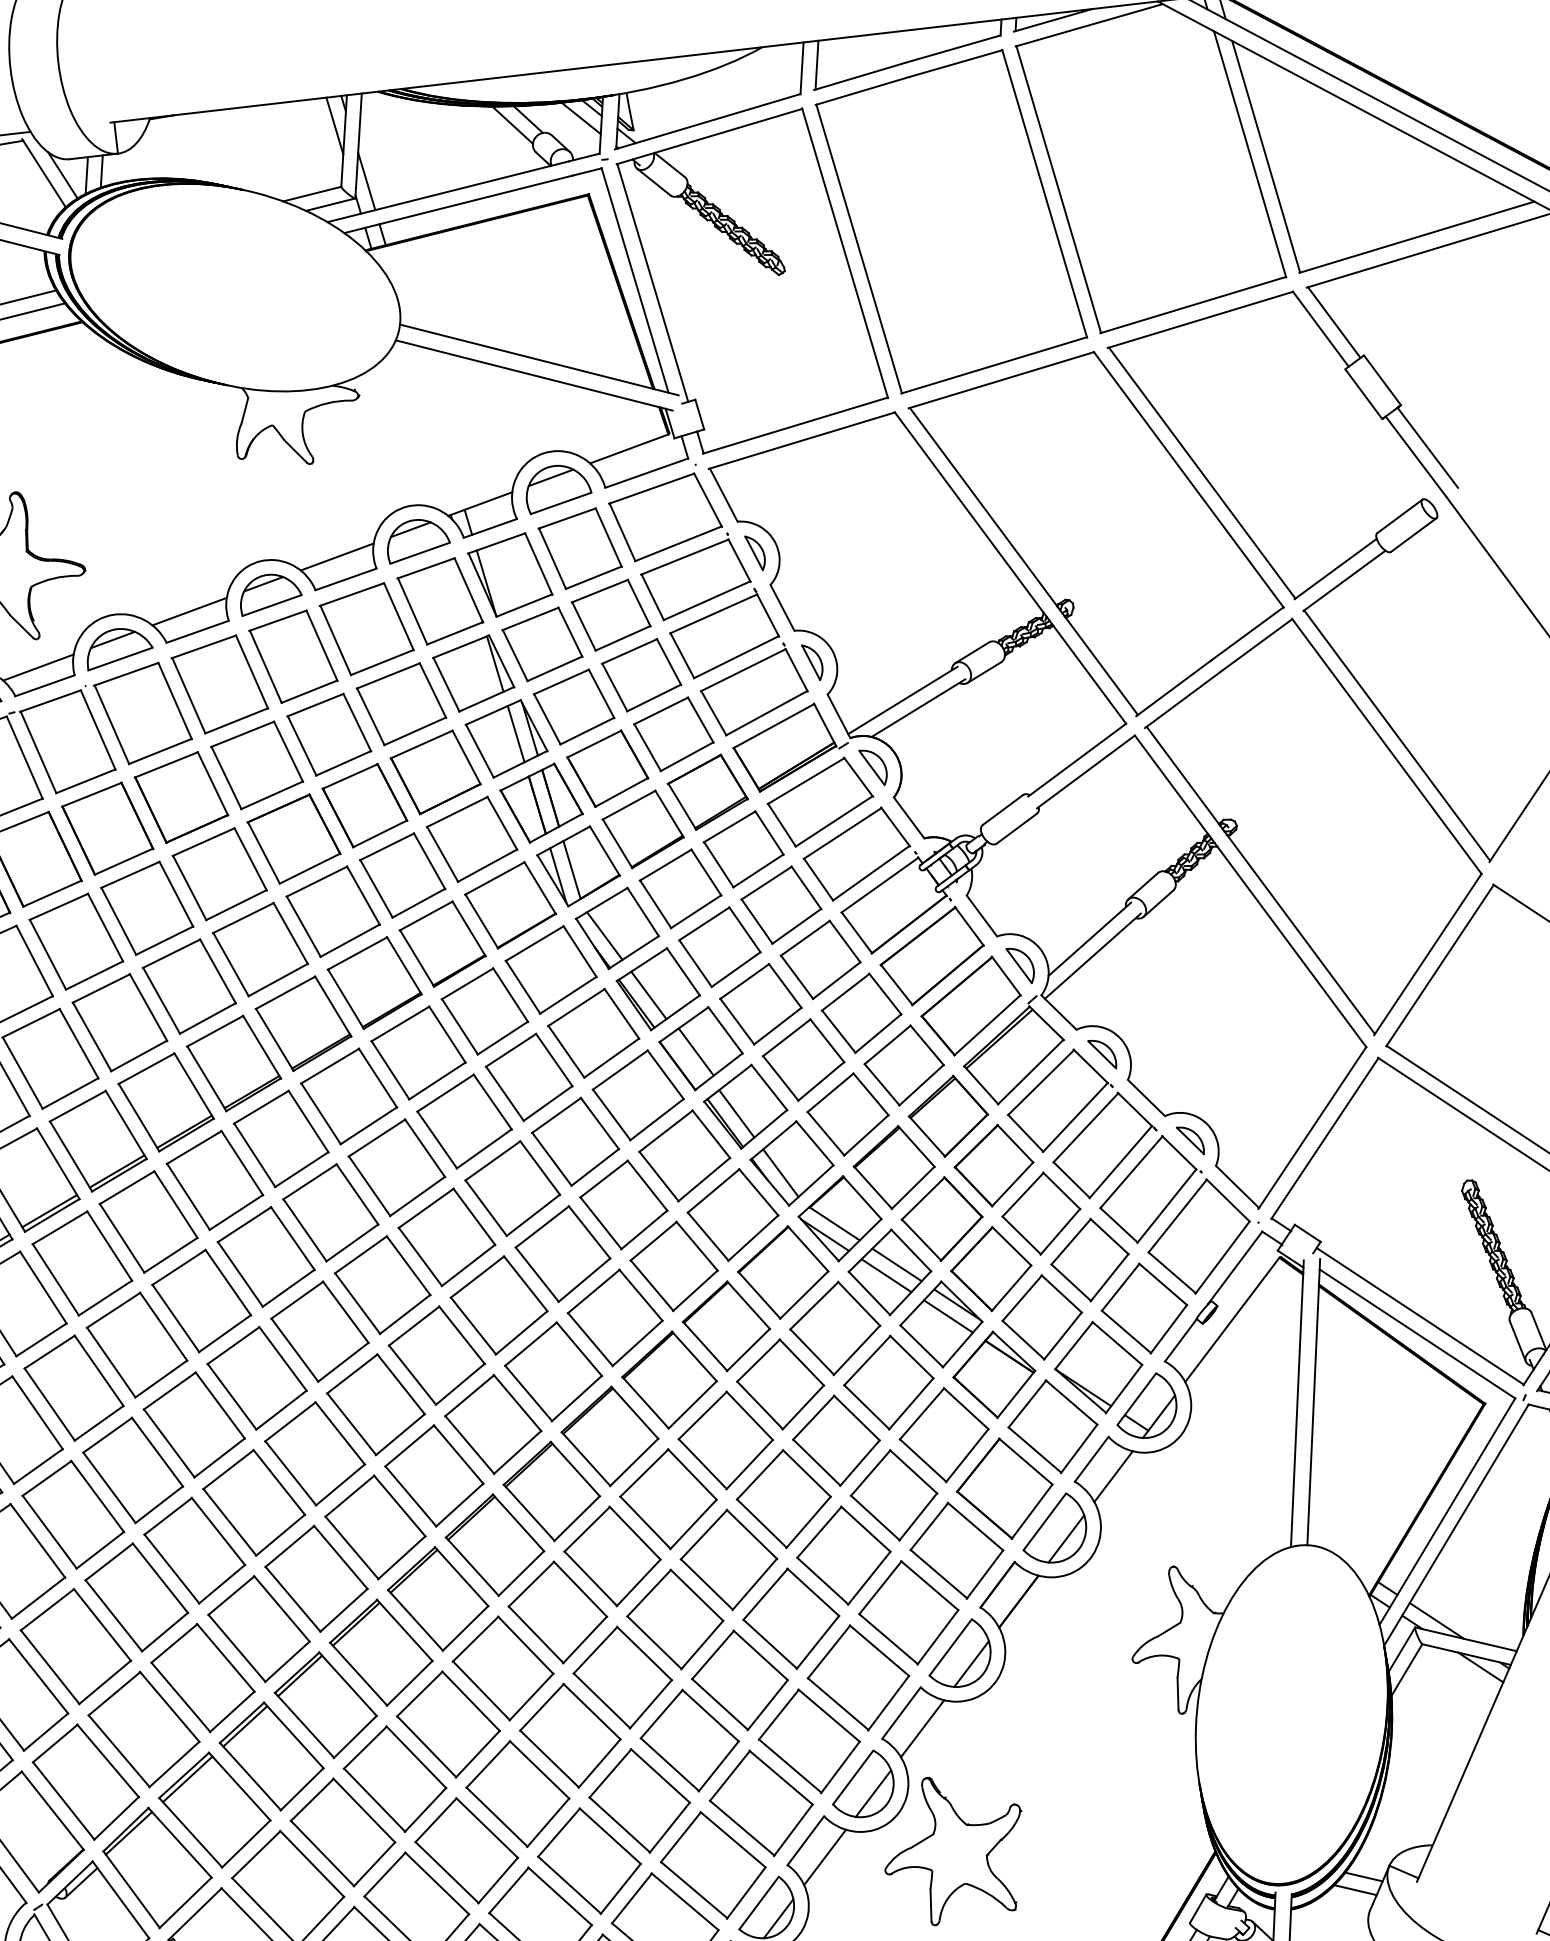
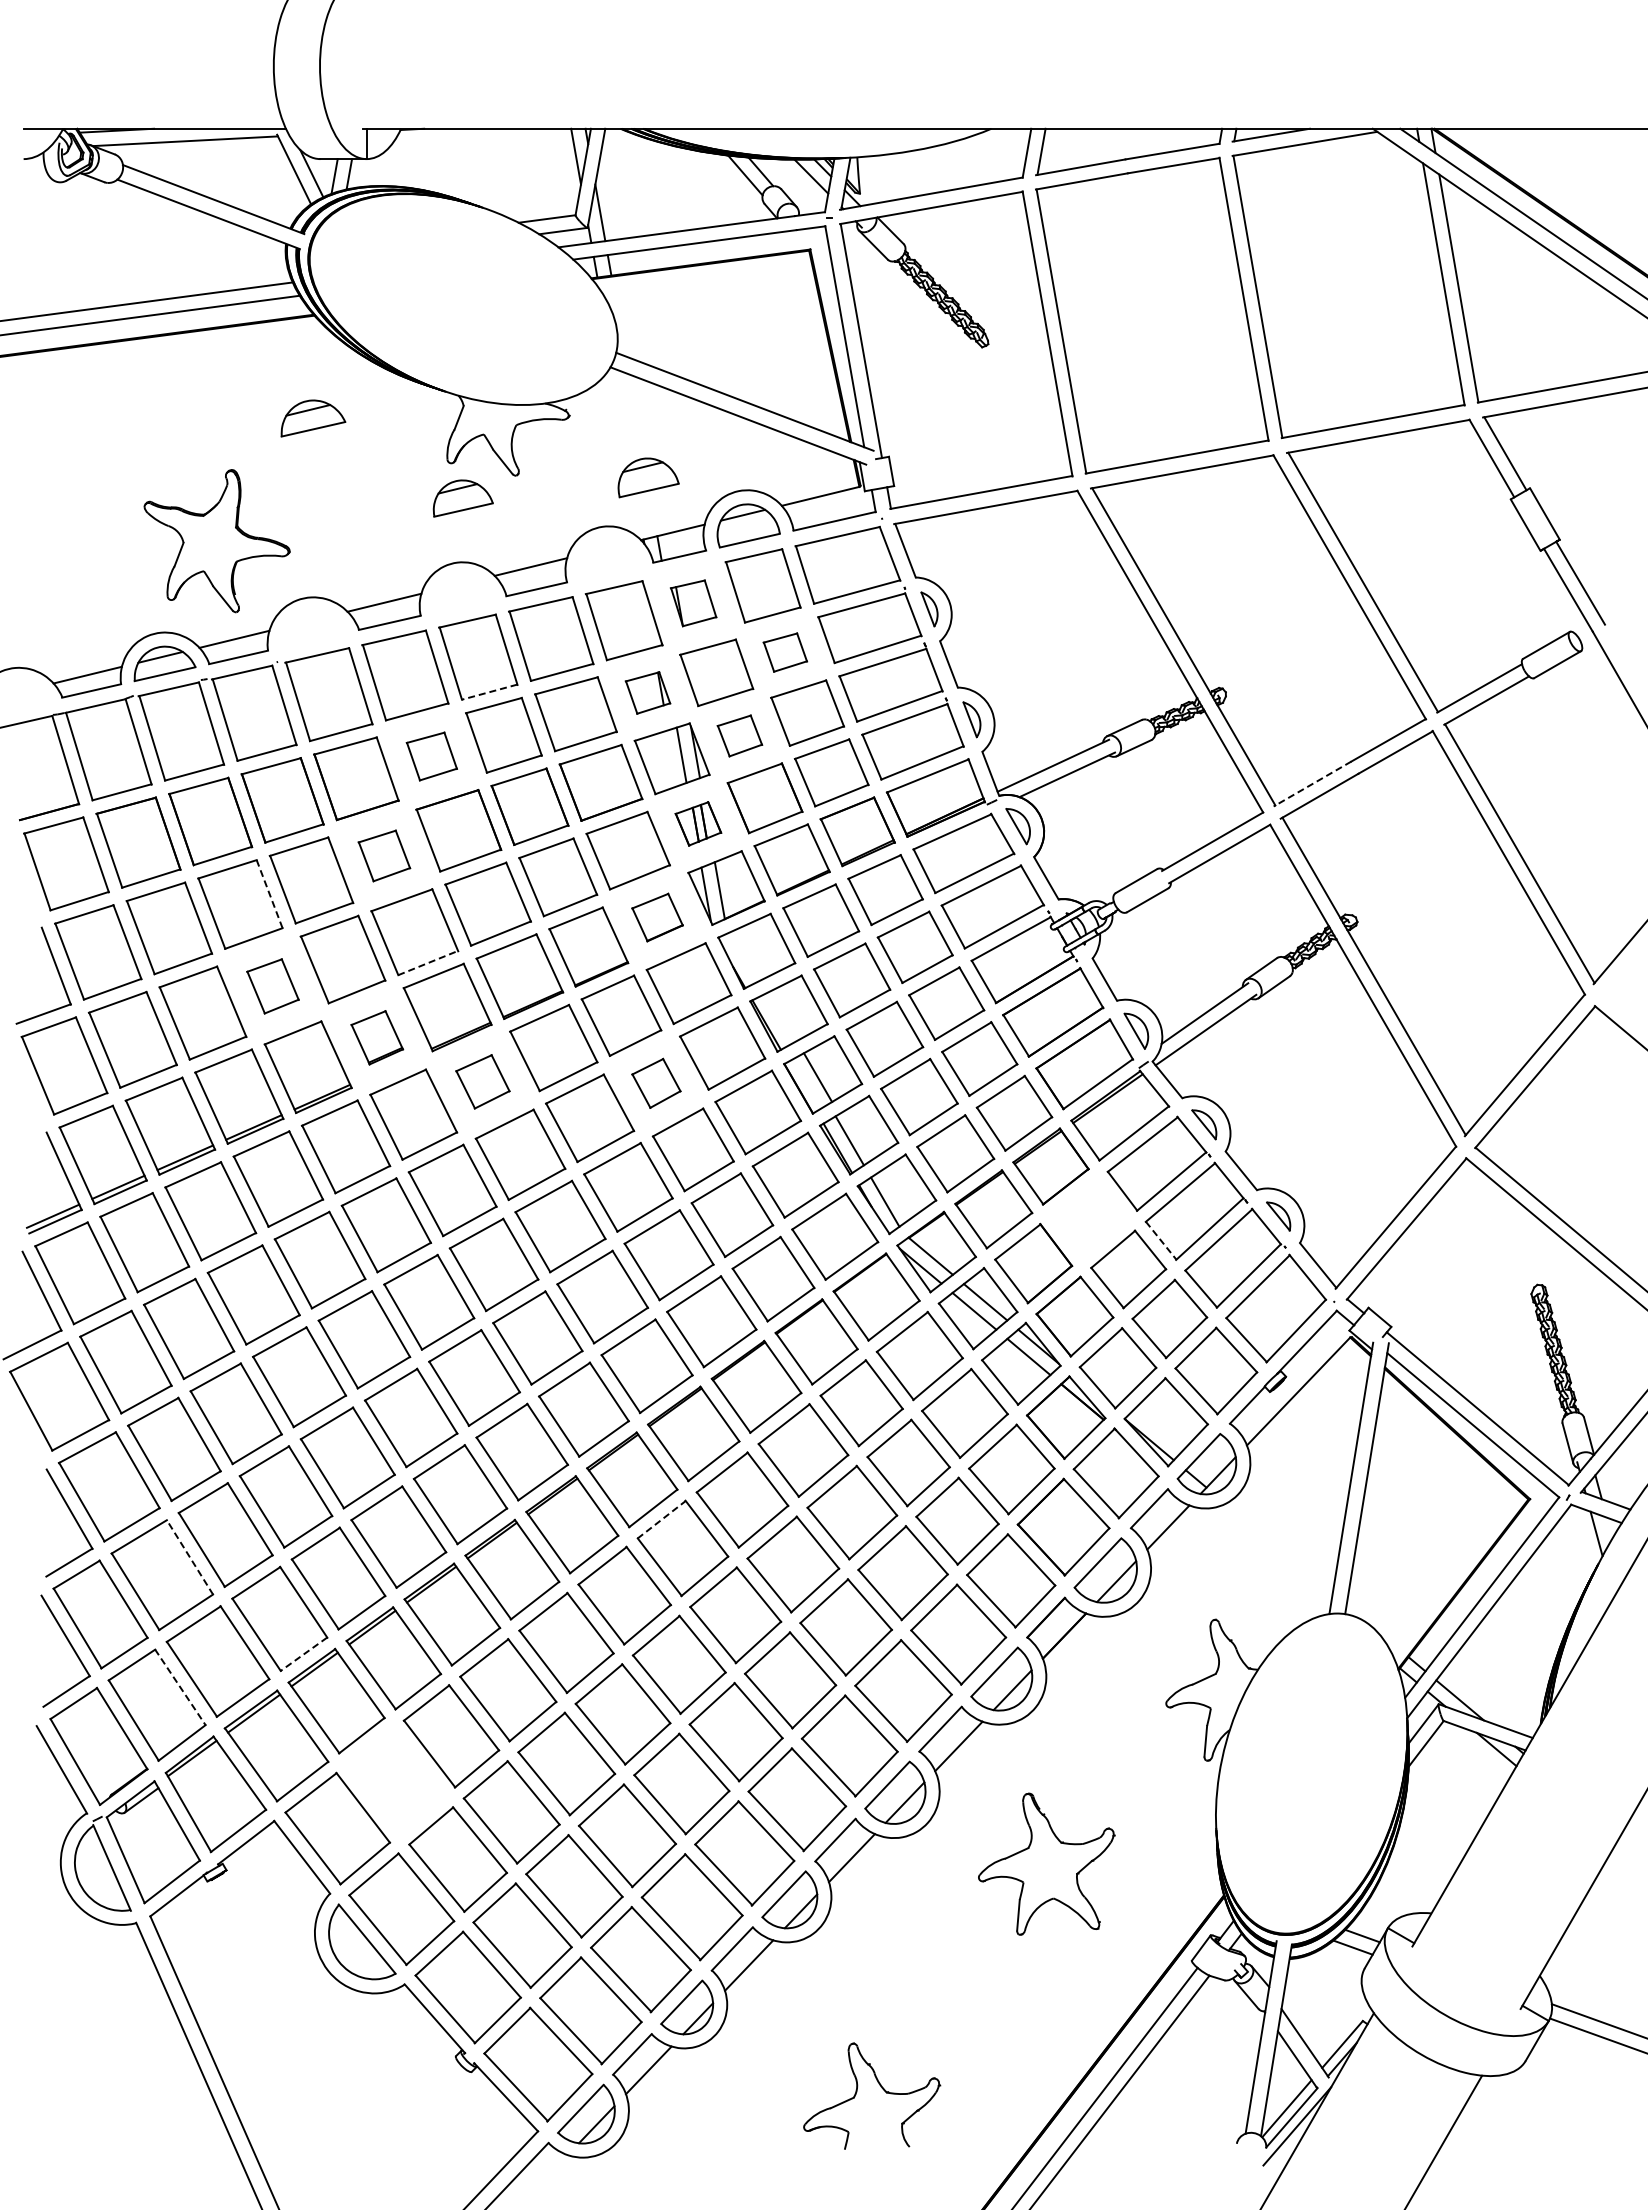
part: (417, 539) -> (648, 477), moved
part: (510, 575) -> (693, 603), size x0.6
part: (269, 593) -> (462, 498), moved
part: (611, 615) -> (785, 652), size x0.6
part: (119, 647) -> (313, 418), moved
part: (473, 673) -> (647, 692), size x0.6
line: (1173, 688) -> (1312, 784), solid -> dashed
line: (309, 692) -> (489, 692), solid -> dashed
part: (573, 706) -> (739, 735), size x0.6
part: (256, 765) -> (431, 756), size x0.6
part: (541, 802) -> (698, 823), size x0.6
part: (220, 873) -> (384, 855), size x0.6
part: (510, 905) -> (657, 917), size x0.6
line: (105, 927) -> (269, 894), solid -> dashed
line: (604, 935) -> (743, 956), removed
line: (278, 979) -> (428, 962), solid -> dashed
line: (649, 995) -> (779, 1018), removed
part: (119, 1023) -> (272, 986), size x0.6
part: (234, 1063) -> (377, 1037), size x0.6
part: (529, 1077) -> (656, 1083), size x0.6
part: (348, 1096) -> (482, 1081), size x0.6
part: (993, 1165) -> (1088, 1218), removed
line: (1072, 1180) -> (1161, 1241), solid -> dashed
line: (586, 1529) -> (661, 1519), solid -> dashed
line: (101, 1624) -> (189, 1556), solid -> dashed
line: (231, 1712) -> (303, 1654), solid -> dashed
line: (108, 1761) -> (180, 1687), solid -> dashed
part: (342, 1832) -> (395, 1781), removed
part: (953, 1848) -> (1046, 1863), moved

